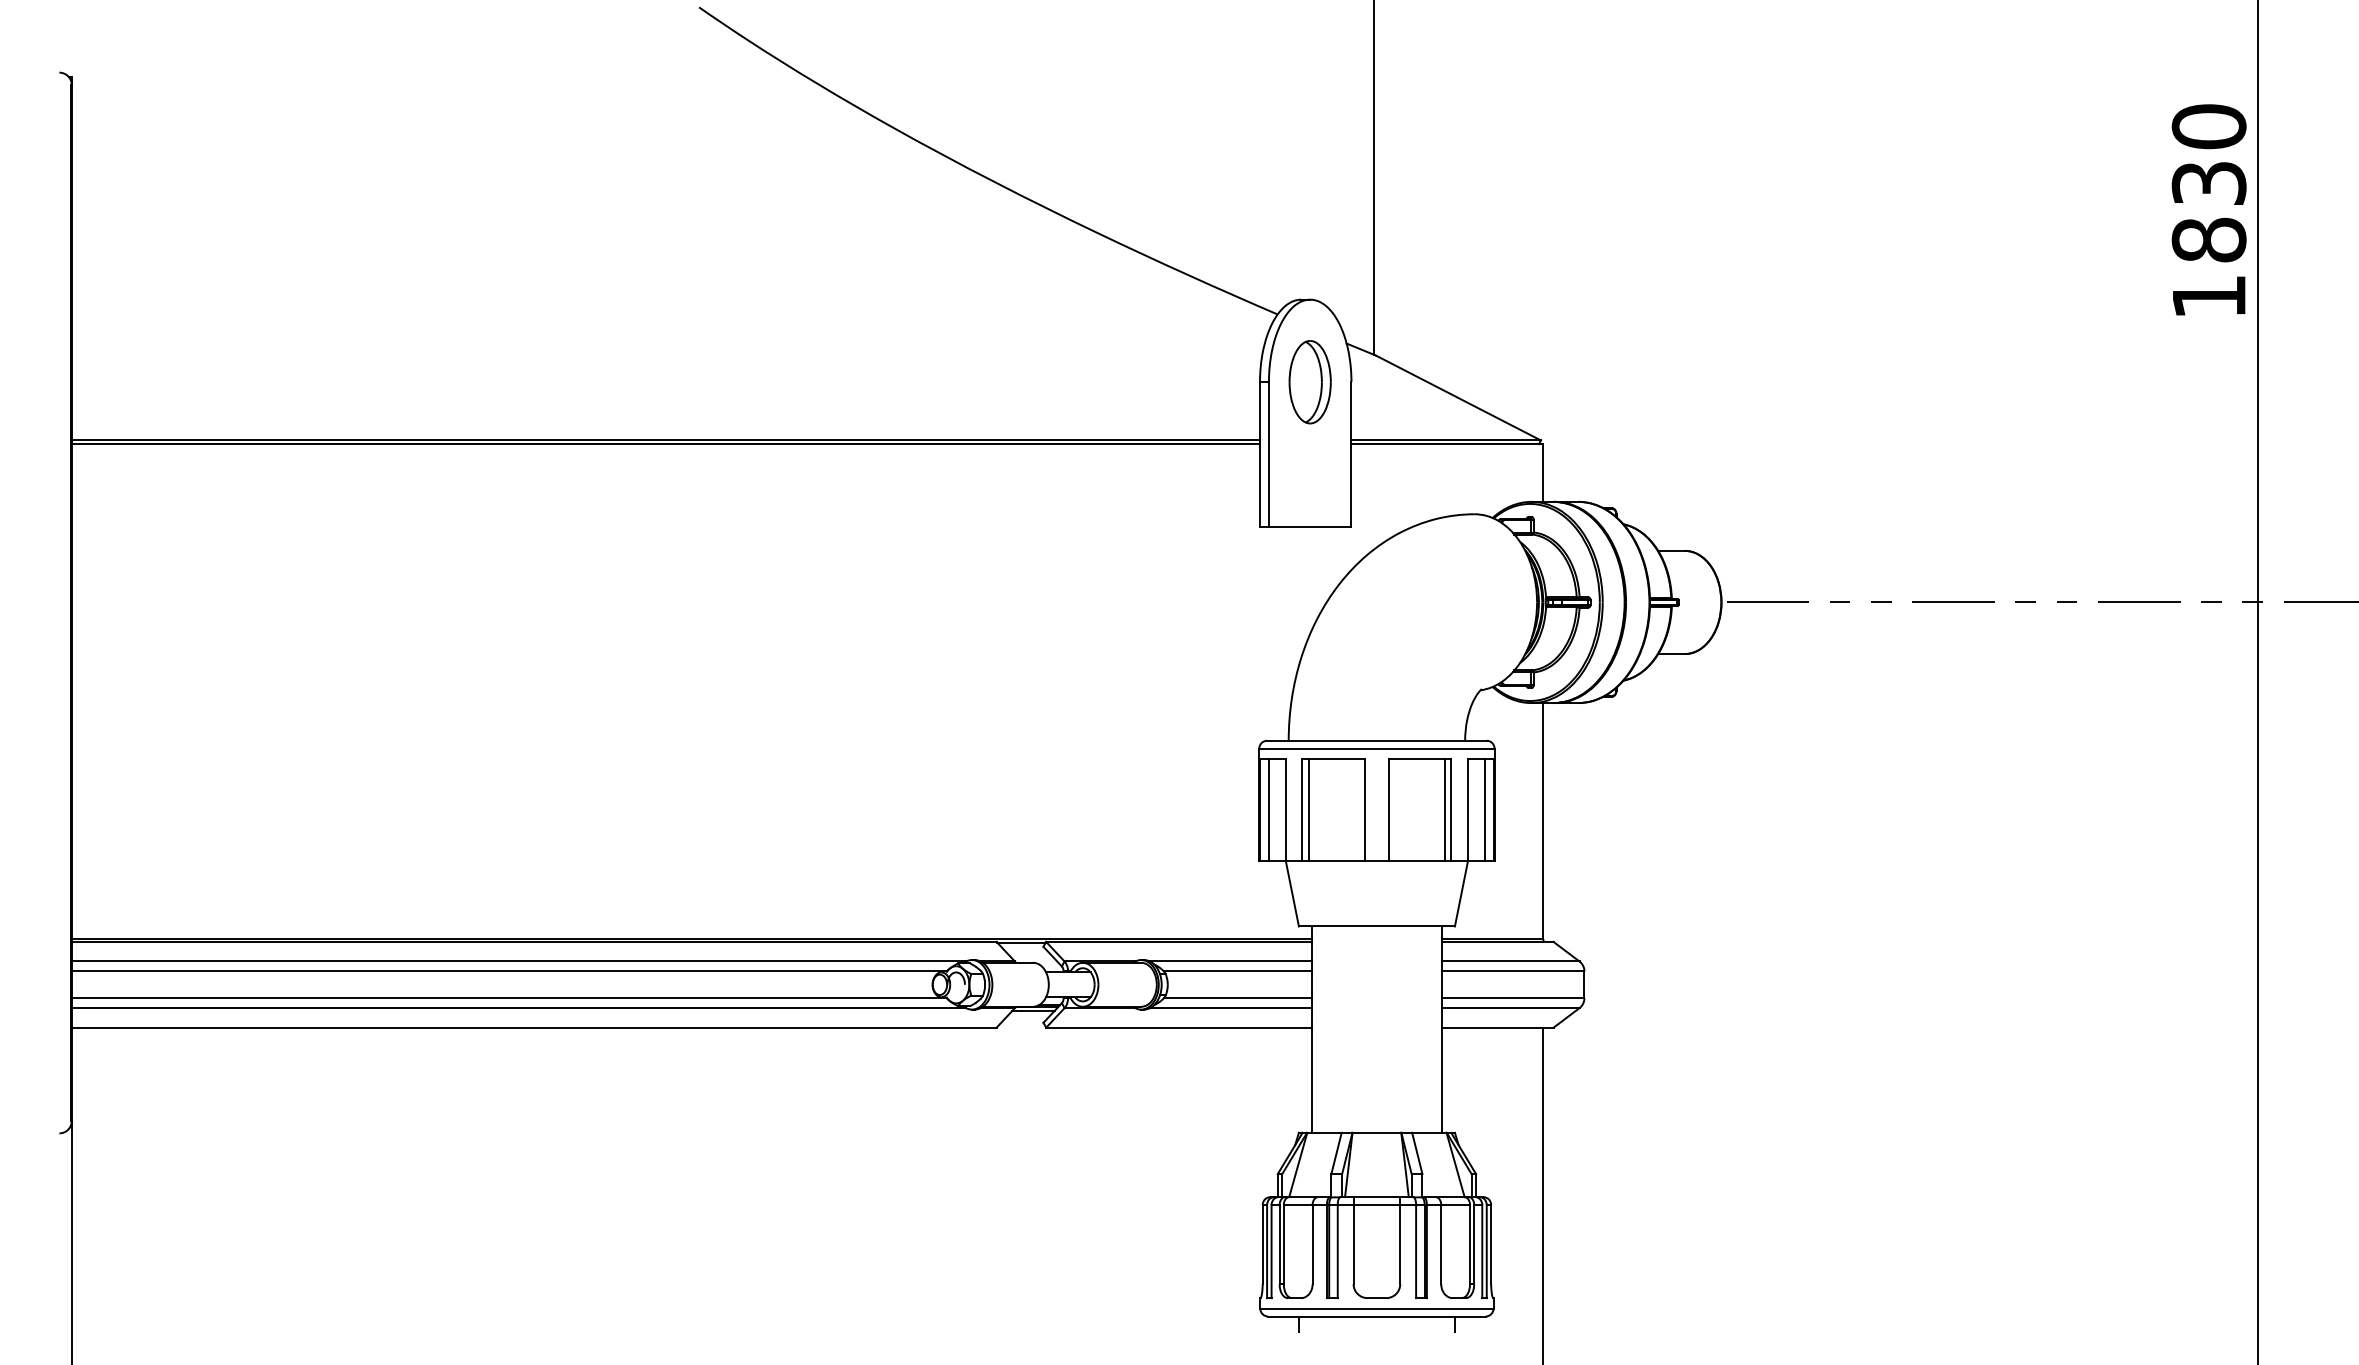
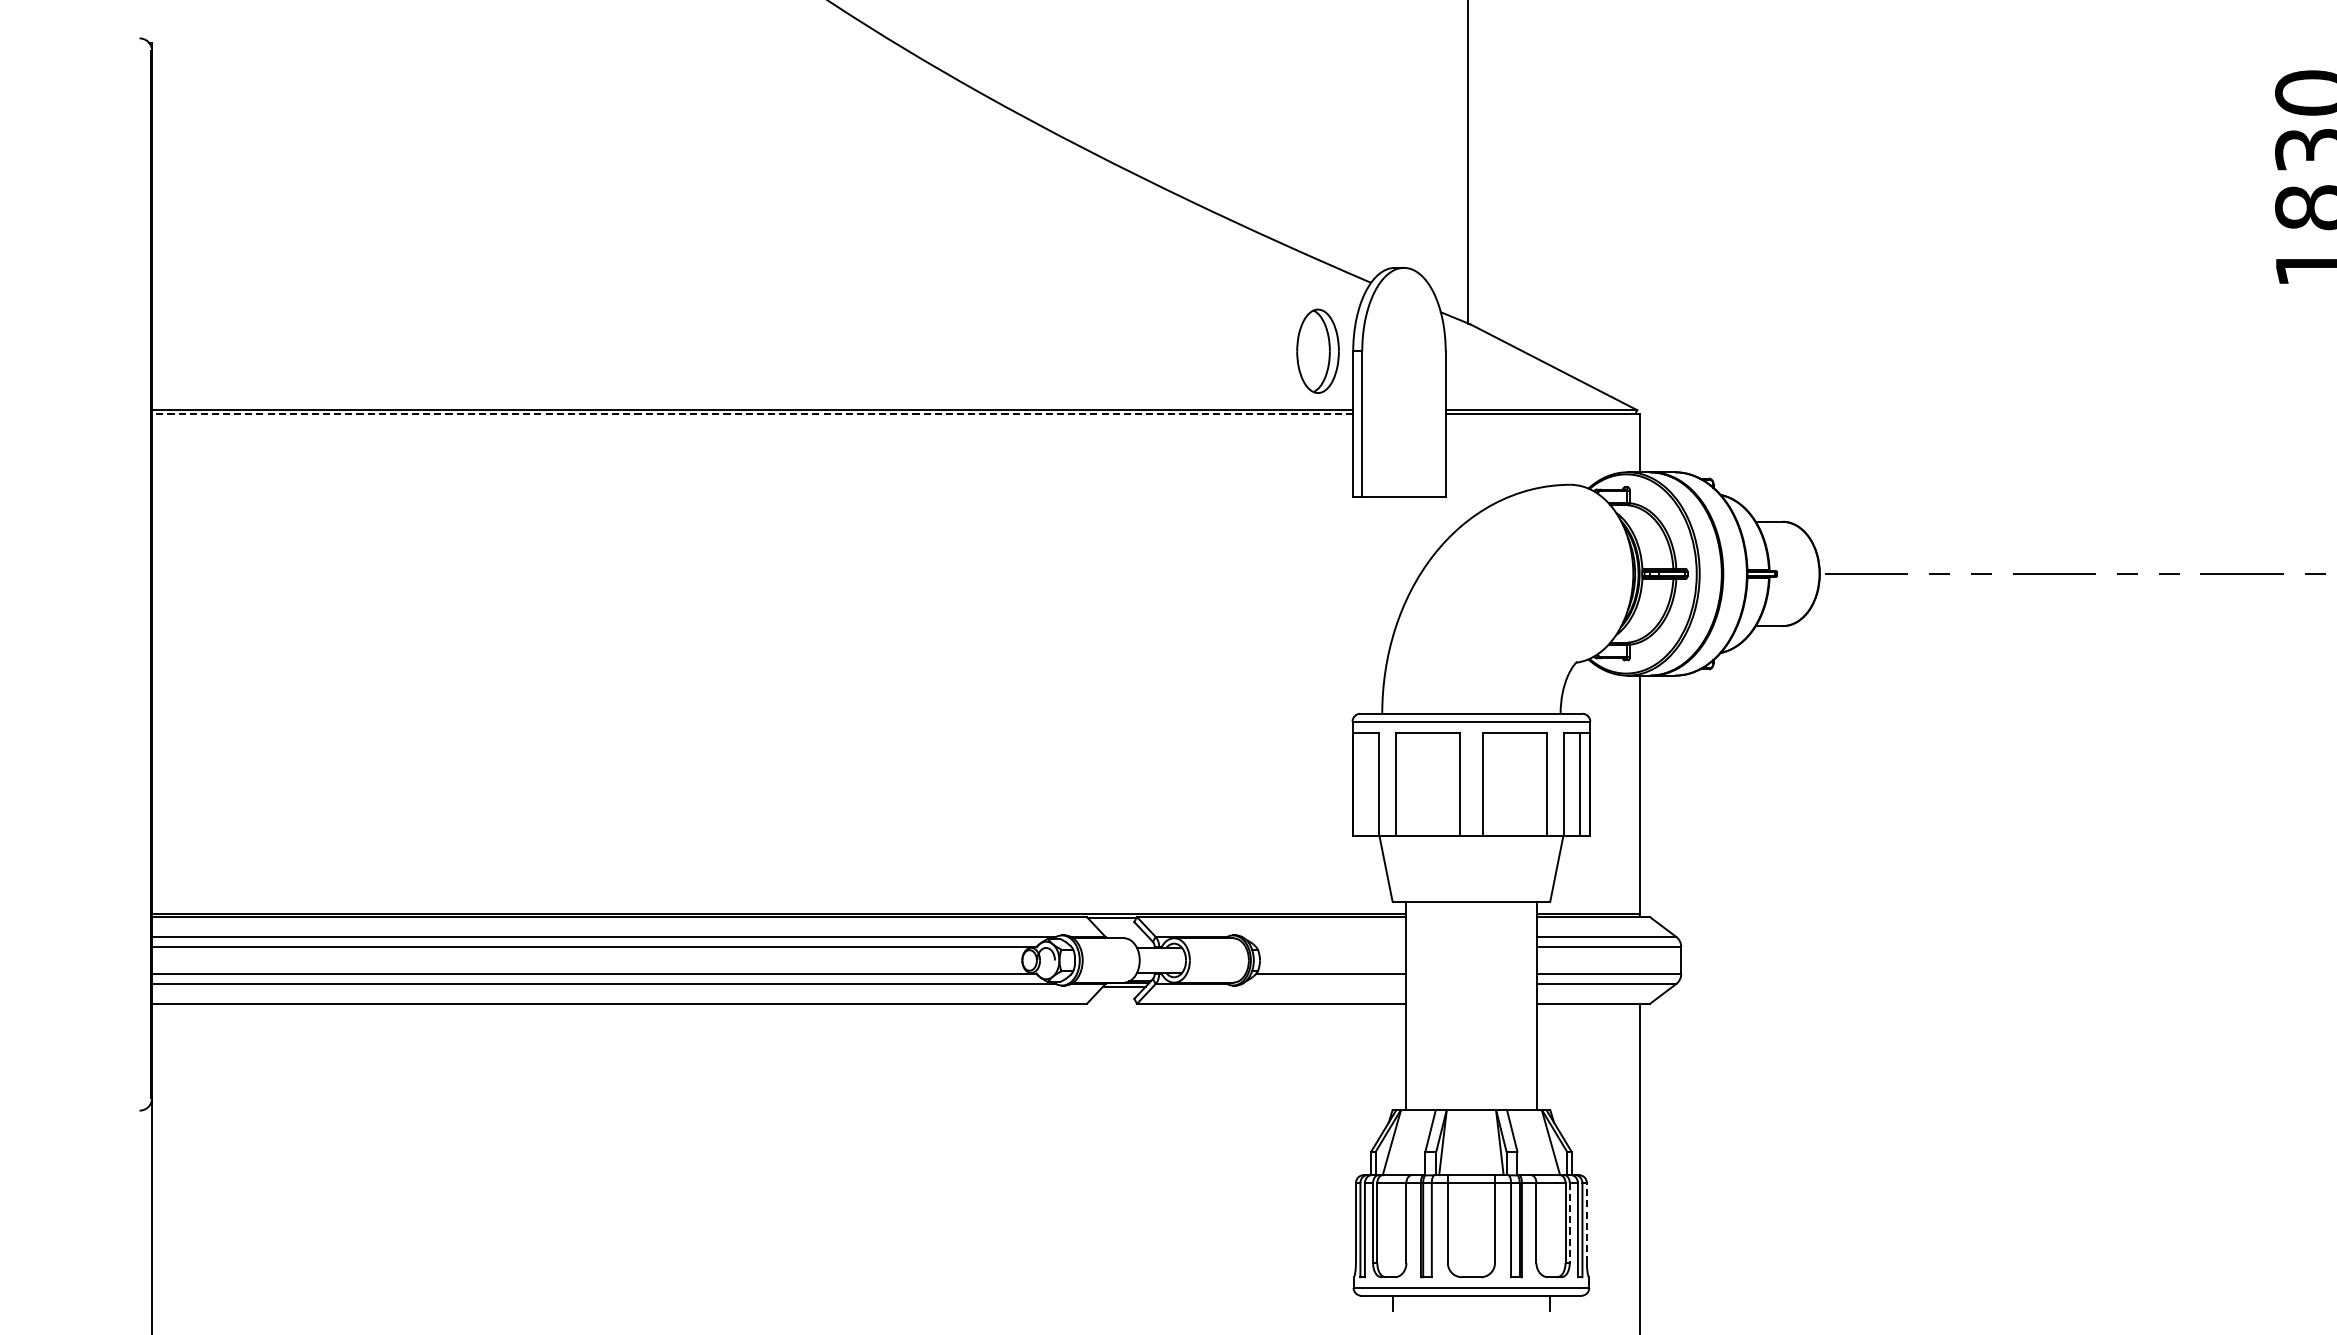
part: (1309, 382) -> (1317, 351), moved
line: (665, 444) -> (752, 414), solid -> dashed
line: (1269, 810) -> (1362, 784), removed
line: (1309, 810) -> (1403, 784), removed
line: (1444, 810) -> (1539, 784), removed
line: (1230, 961) -> (1323, 936), removed
line: (1237, 971) -> (1330, 947), removed
line: (1230, 1008) -> (1323, 984), removed
line: (1474, 1244) -> (1570, 1222), solid -> dashed
line: (1491, 1244) -> (1587, 1222), solid -> dashed

